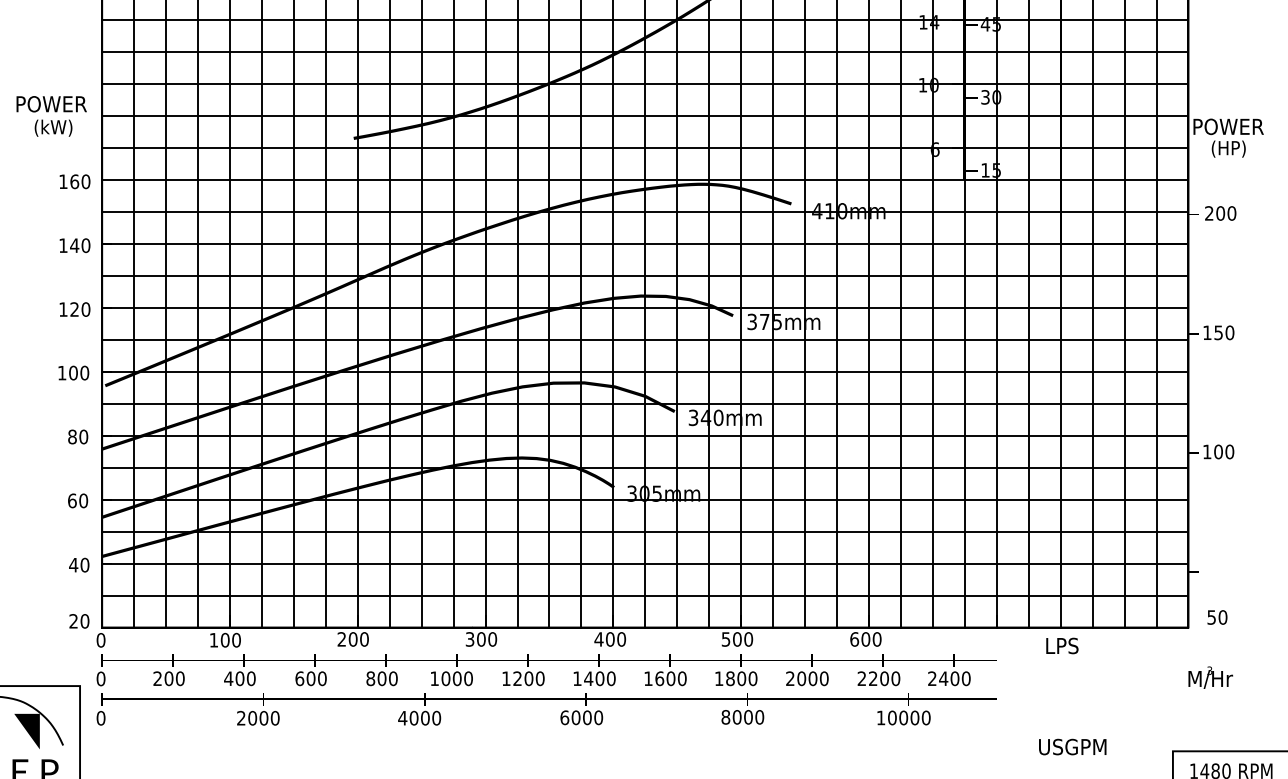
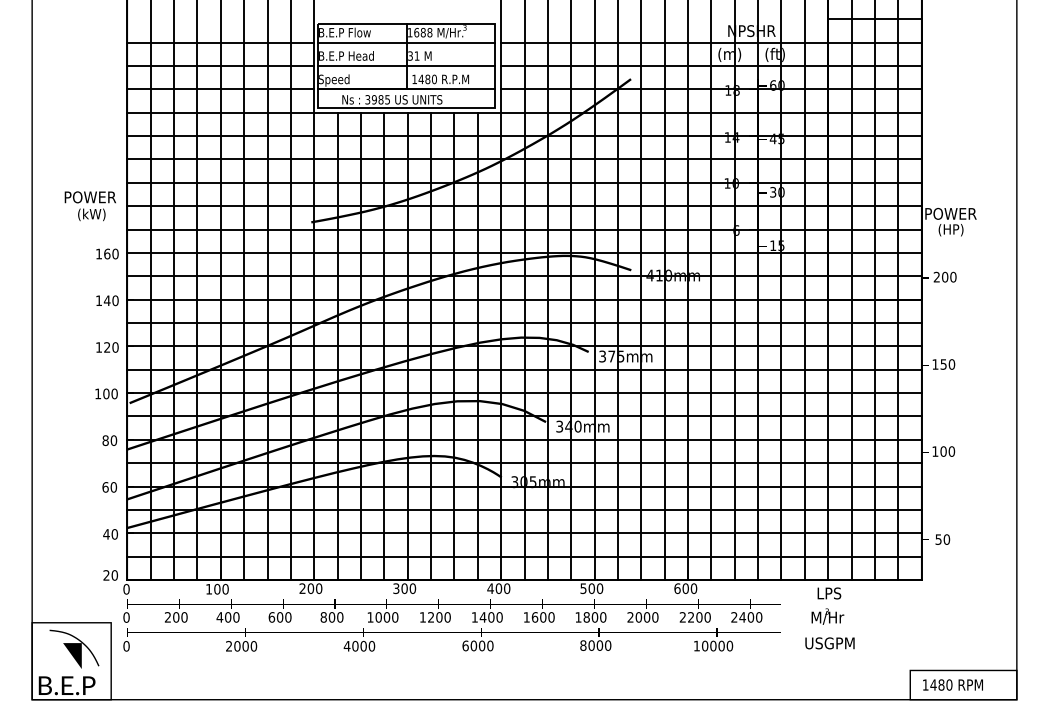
text: (1217, 617) -> (942, 539), moved
text: (1210, 677) -> (827, 616), moved
text: (1072, 747) -> (829, 643), moved

